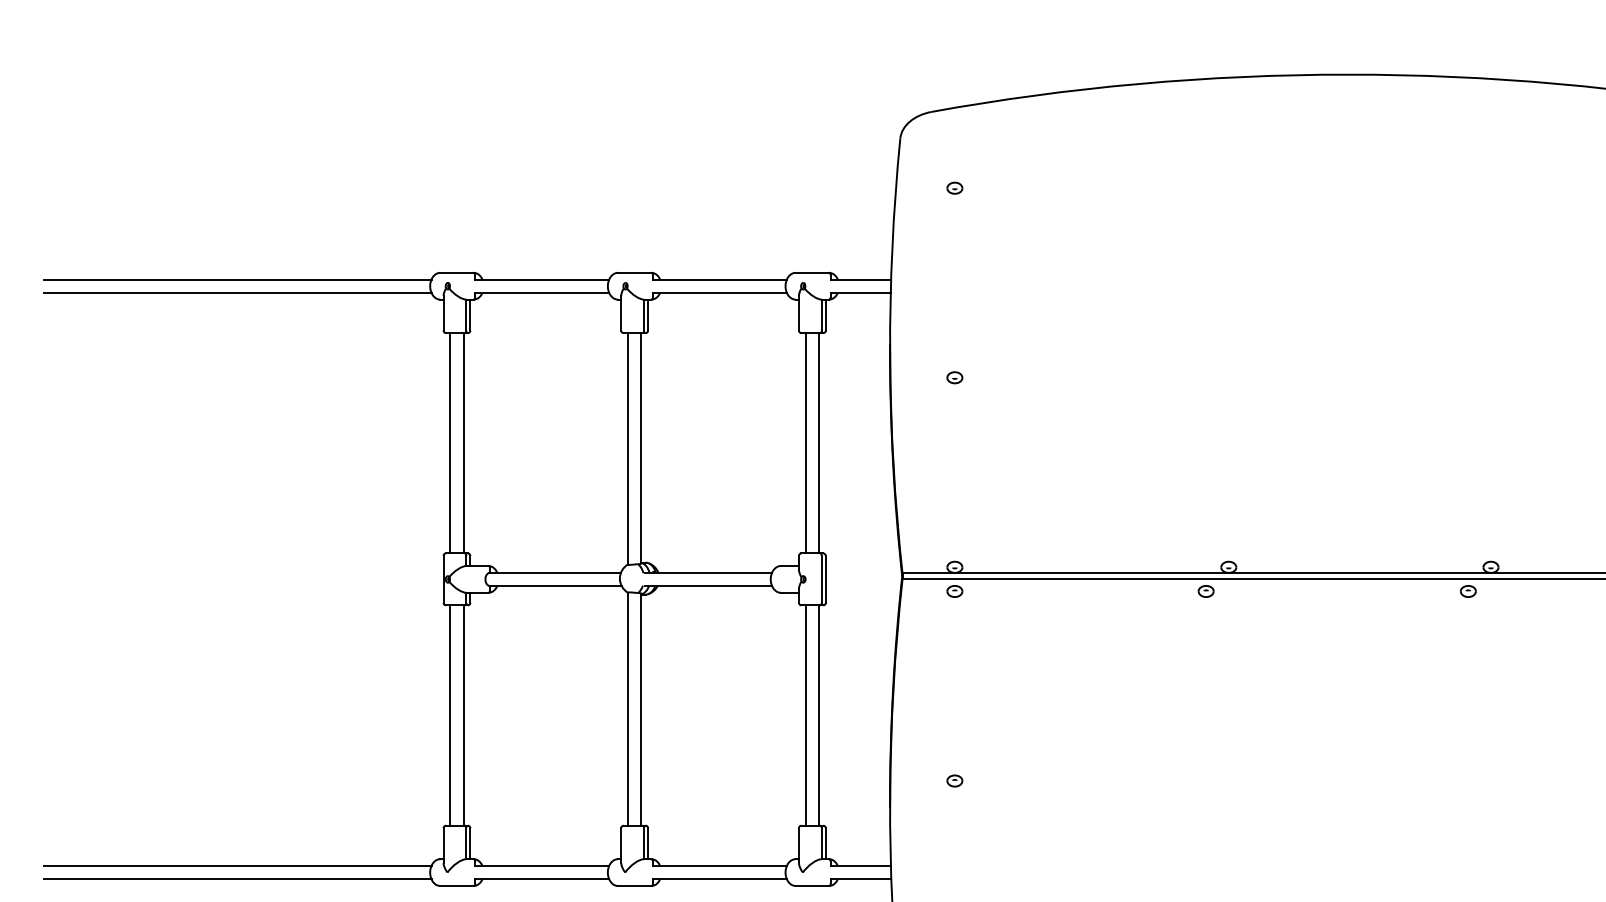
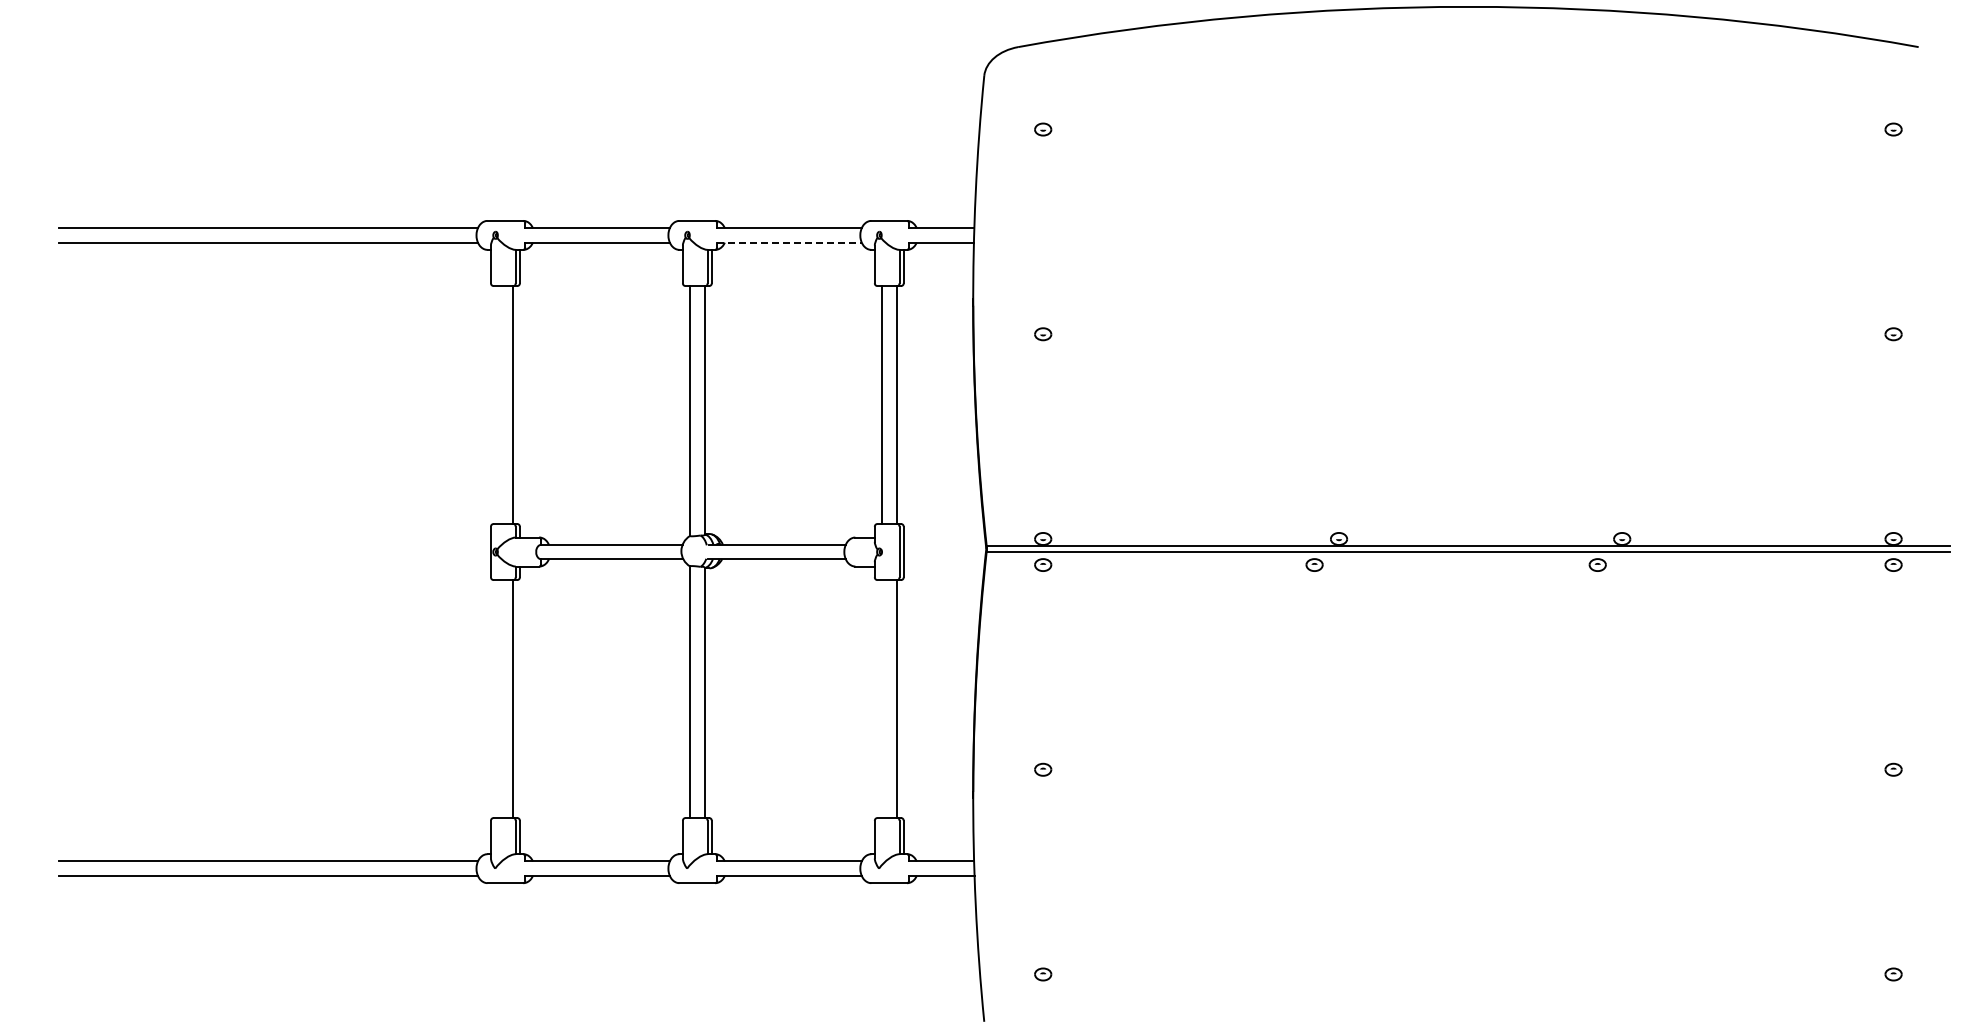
line: (719, 292) -> (789, 242), solid -> dashed
line: (450, 443) -> (498, 405), removed
line: (450, 715) -> (498, 699), removed
line: (806, 715) -> (882, 699), removed

